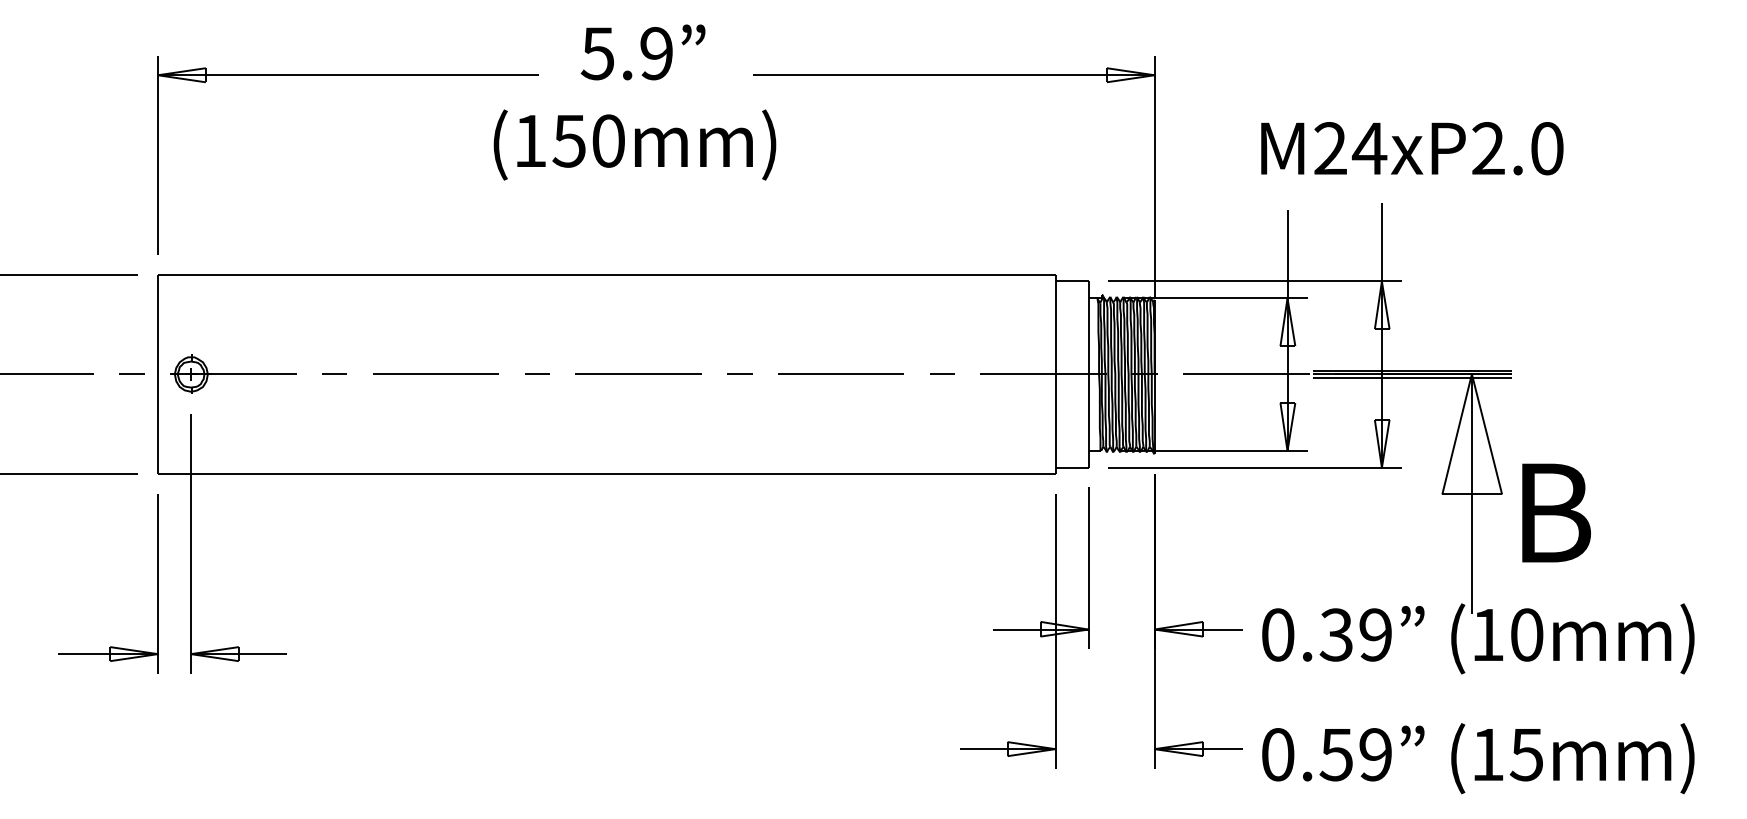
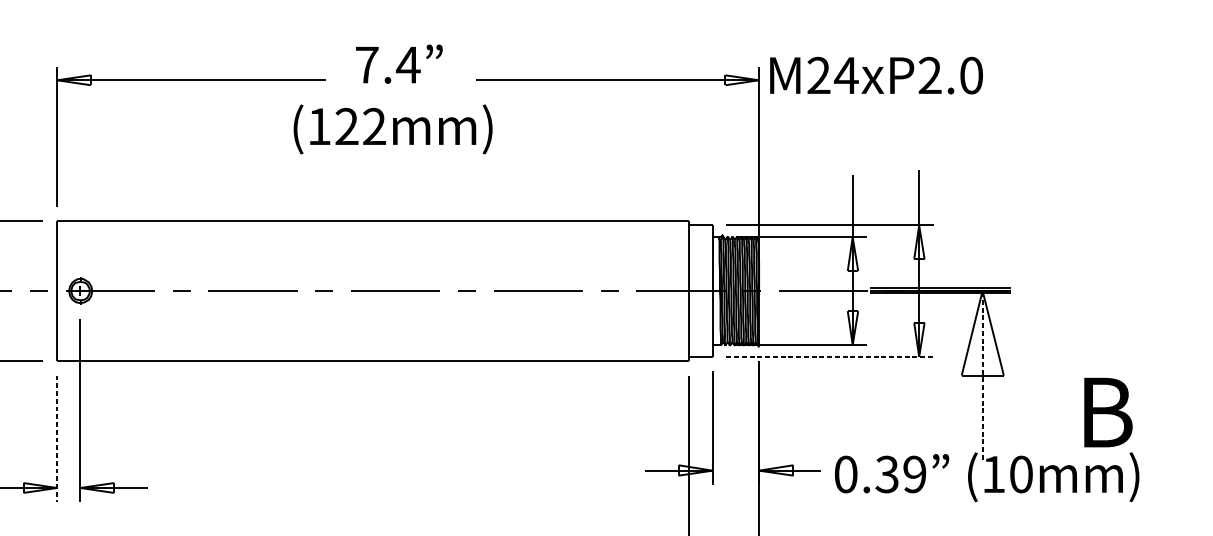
text: (627, 53) -> (387, 64), 5.9 -> 7.4
text: (588, 140) -> (360, 126), (150mm) -> (122mm)
text: (1412, 148) -> (876, 75), moved
line: (1255, 467) -> (830, 356), solid -> dashed
line: (1471, 494) -> (982, 375), solid -> dashed
text: (1556, 512) -> (1108, 412), moved
line: (157, 584) -> (56, 438), solid -> dashed

